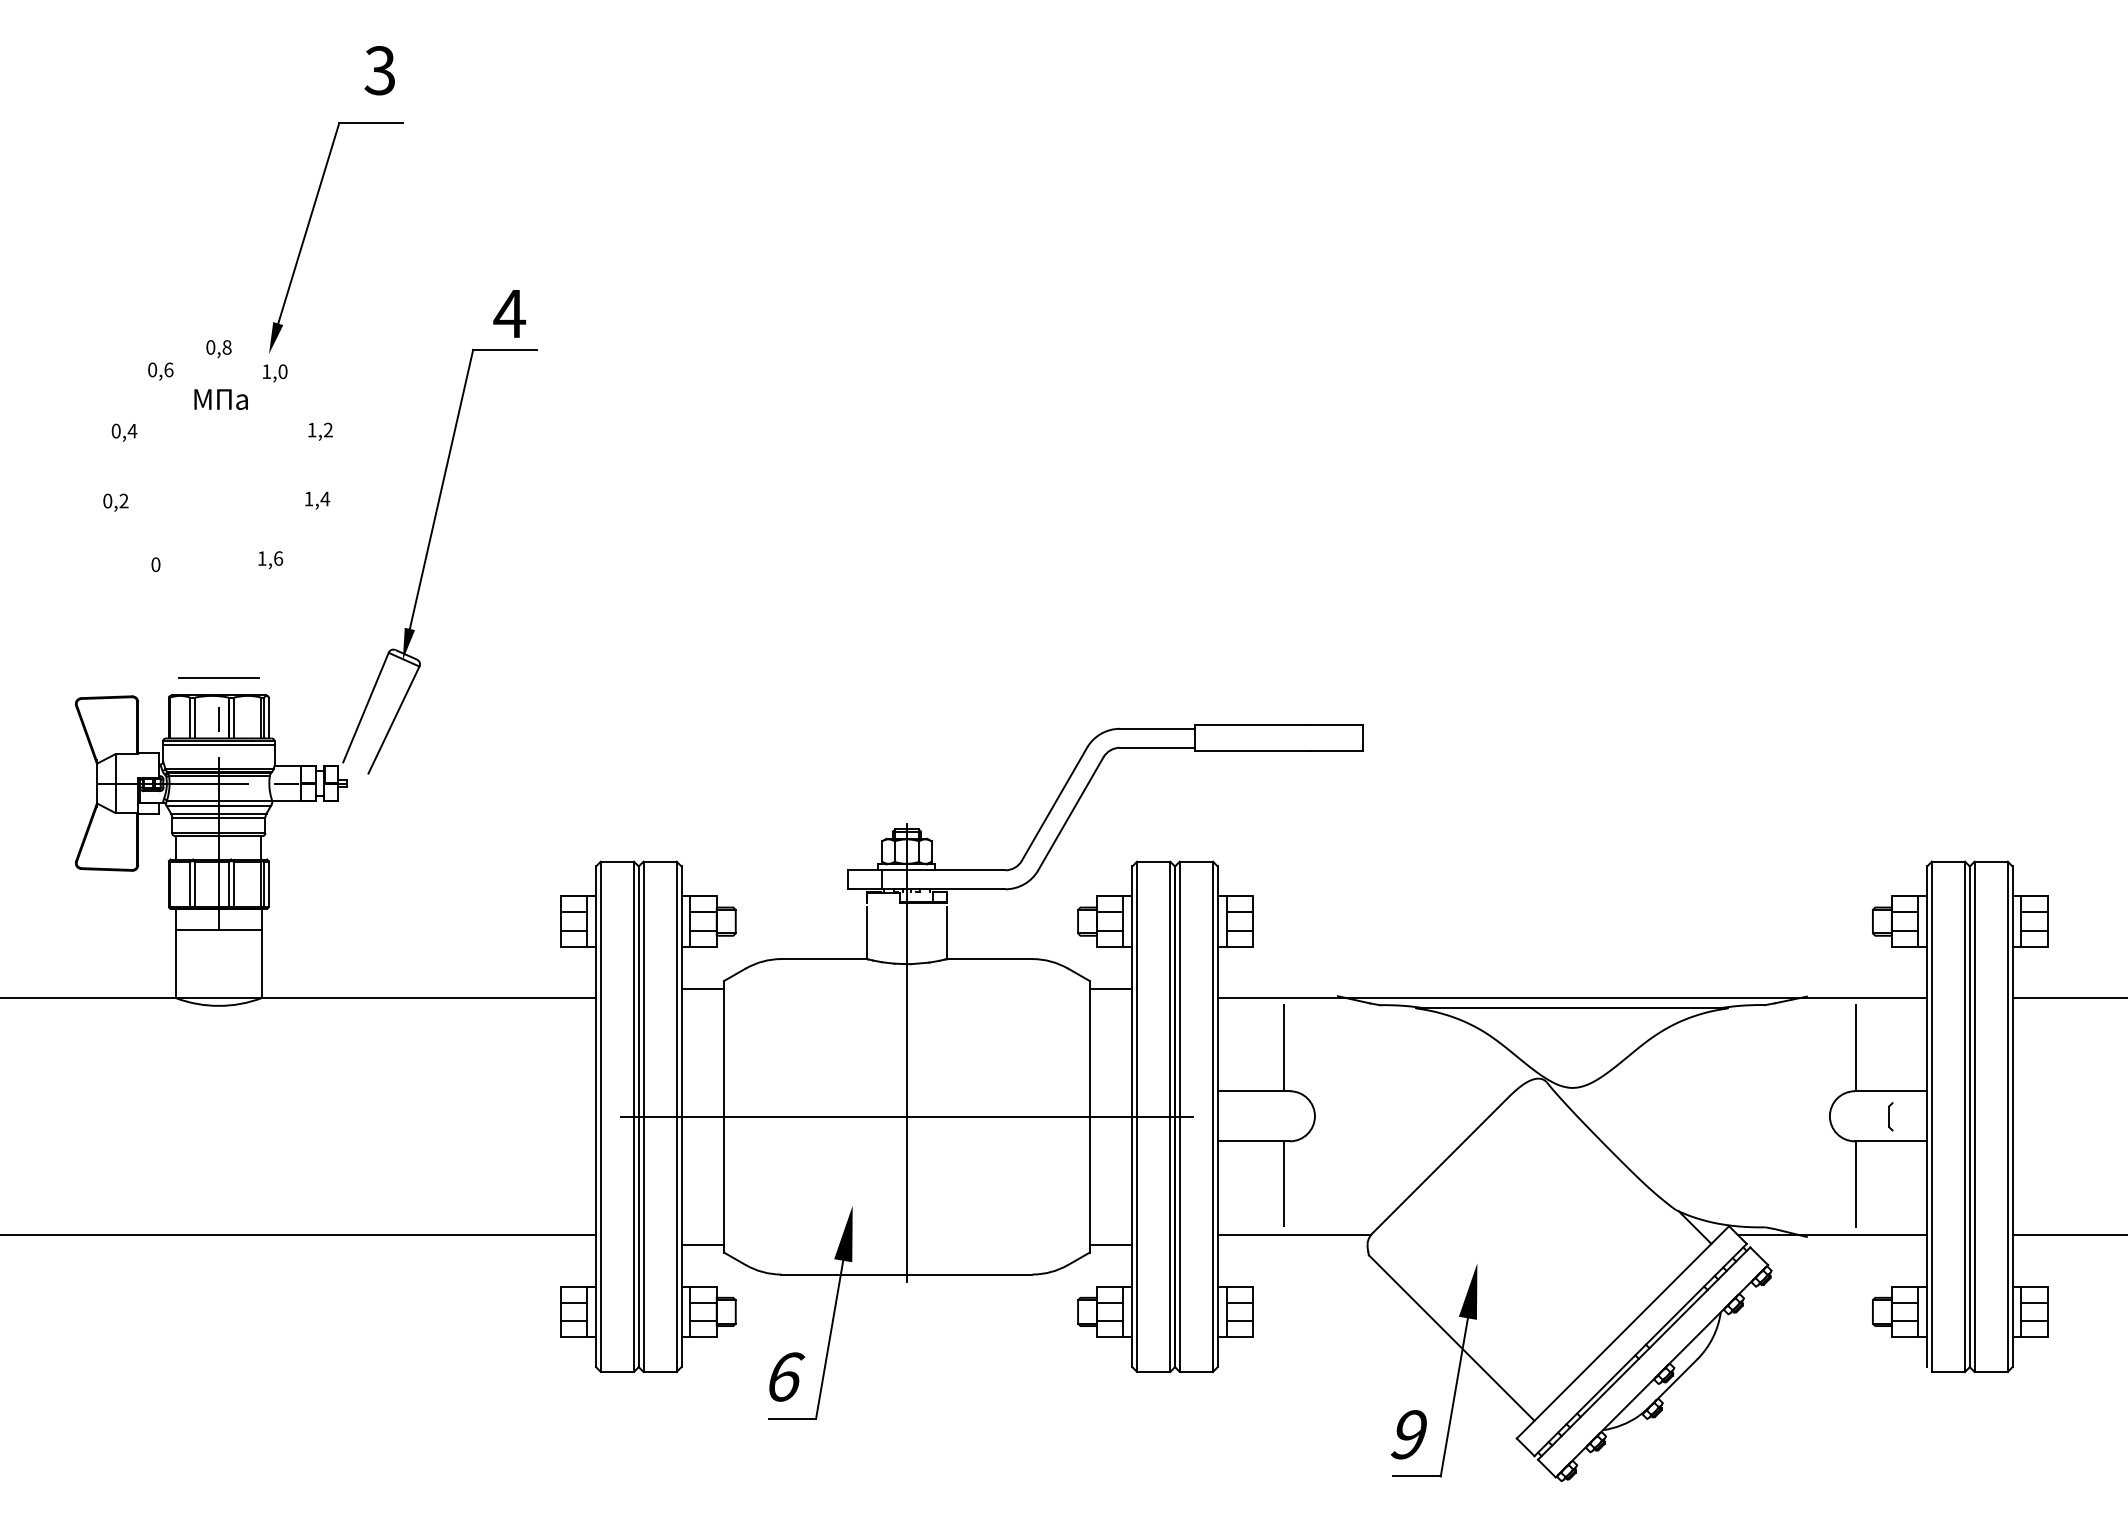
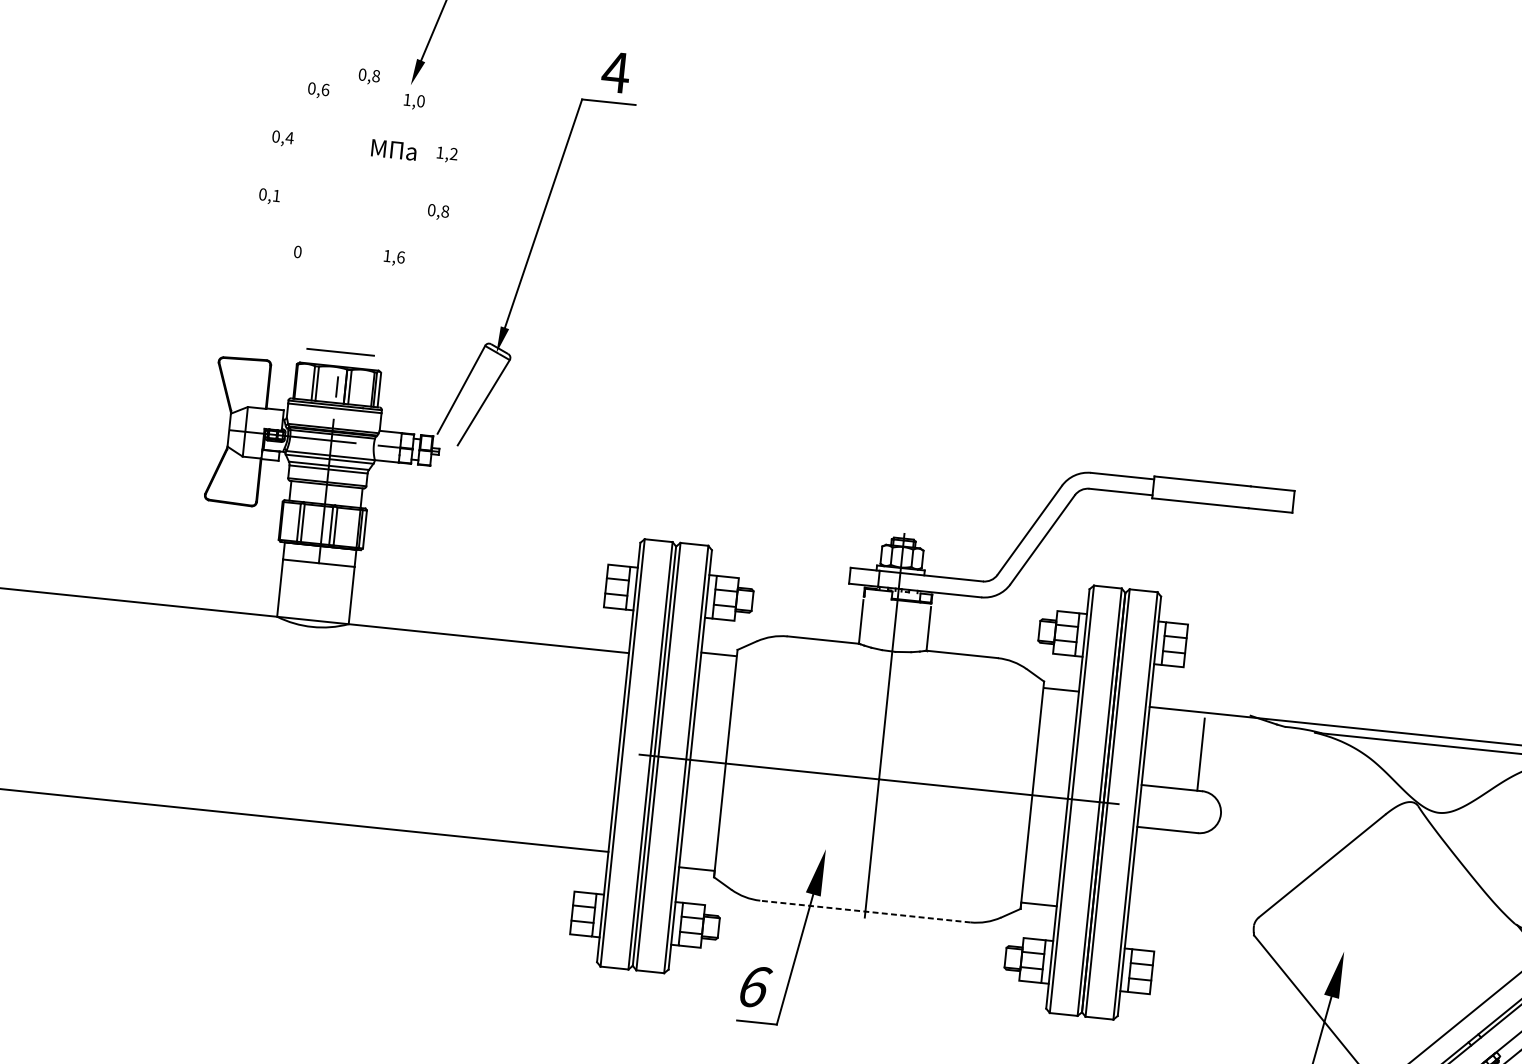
text: (220, 399) -> (393, 149), moved
text: (317, 498) -> (438, 210), 1,4 -> 0,8
text: (123, 500) -> (276, 195), 0,2 -> 0,1
line: (1284, 1183) -> (1189, 867), removed
line: (1293, 1235) -> (1192, 912), removed
line: (906, 1274) -> (865, 911), solid -> dashed

